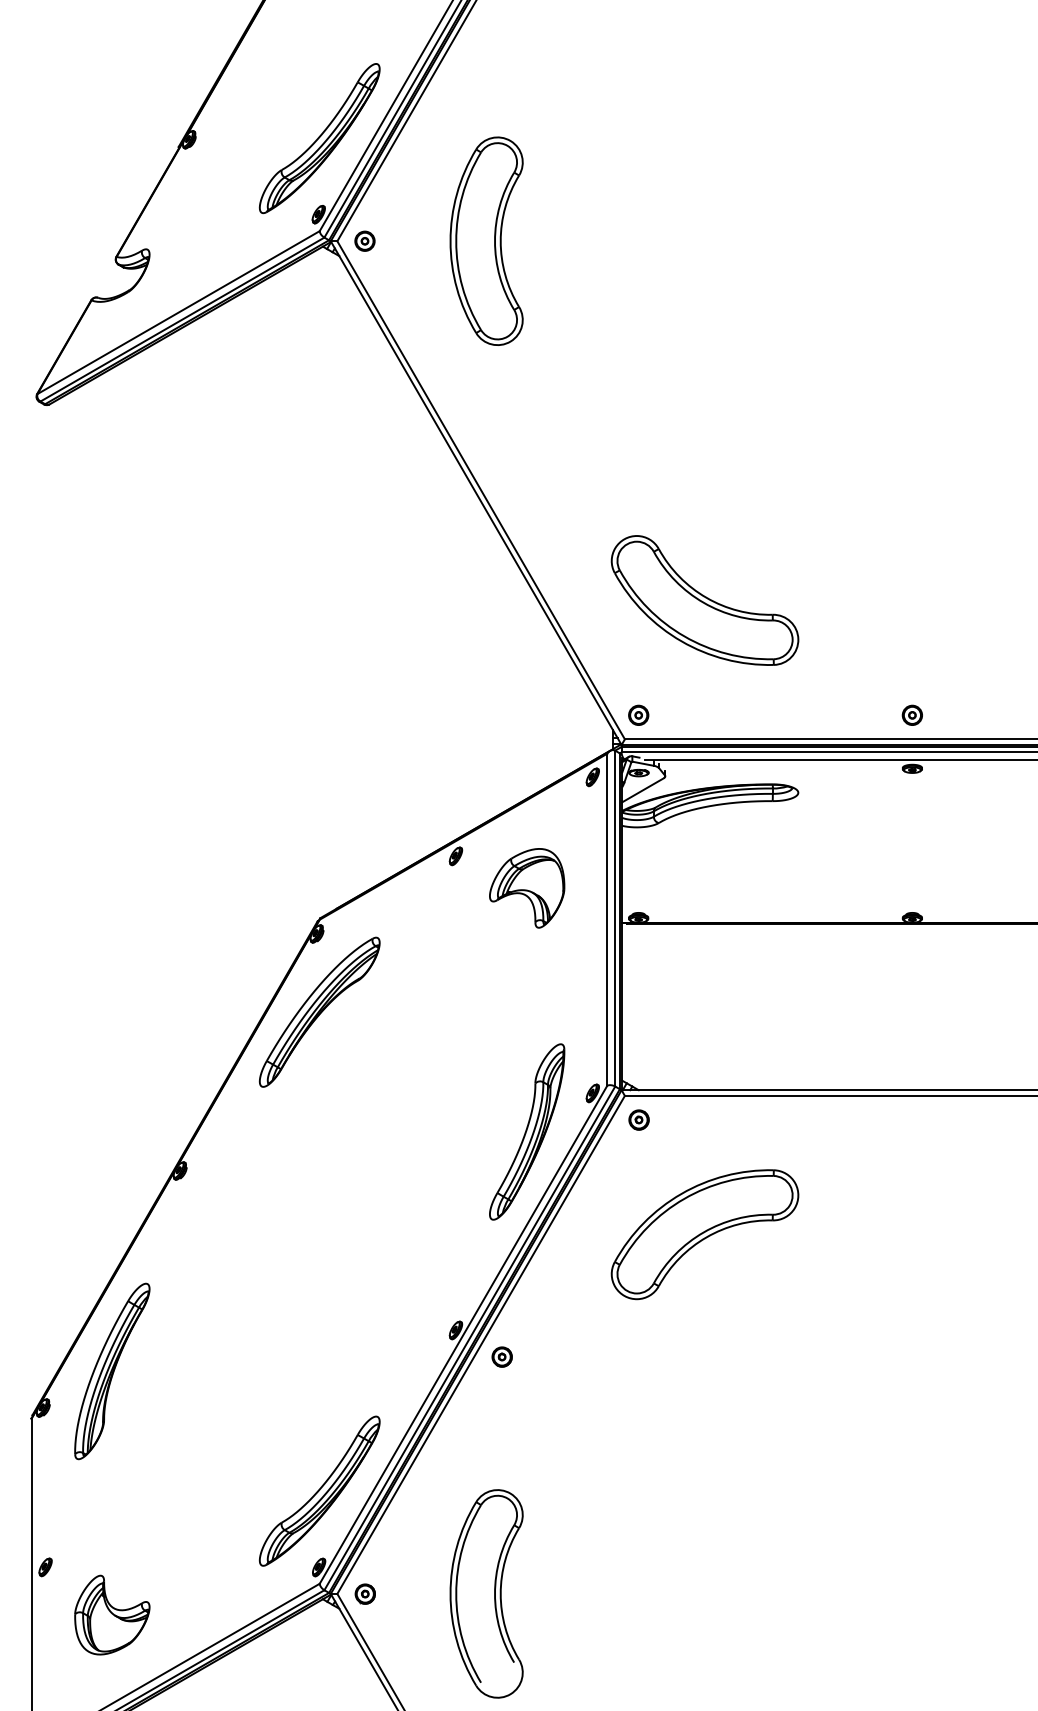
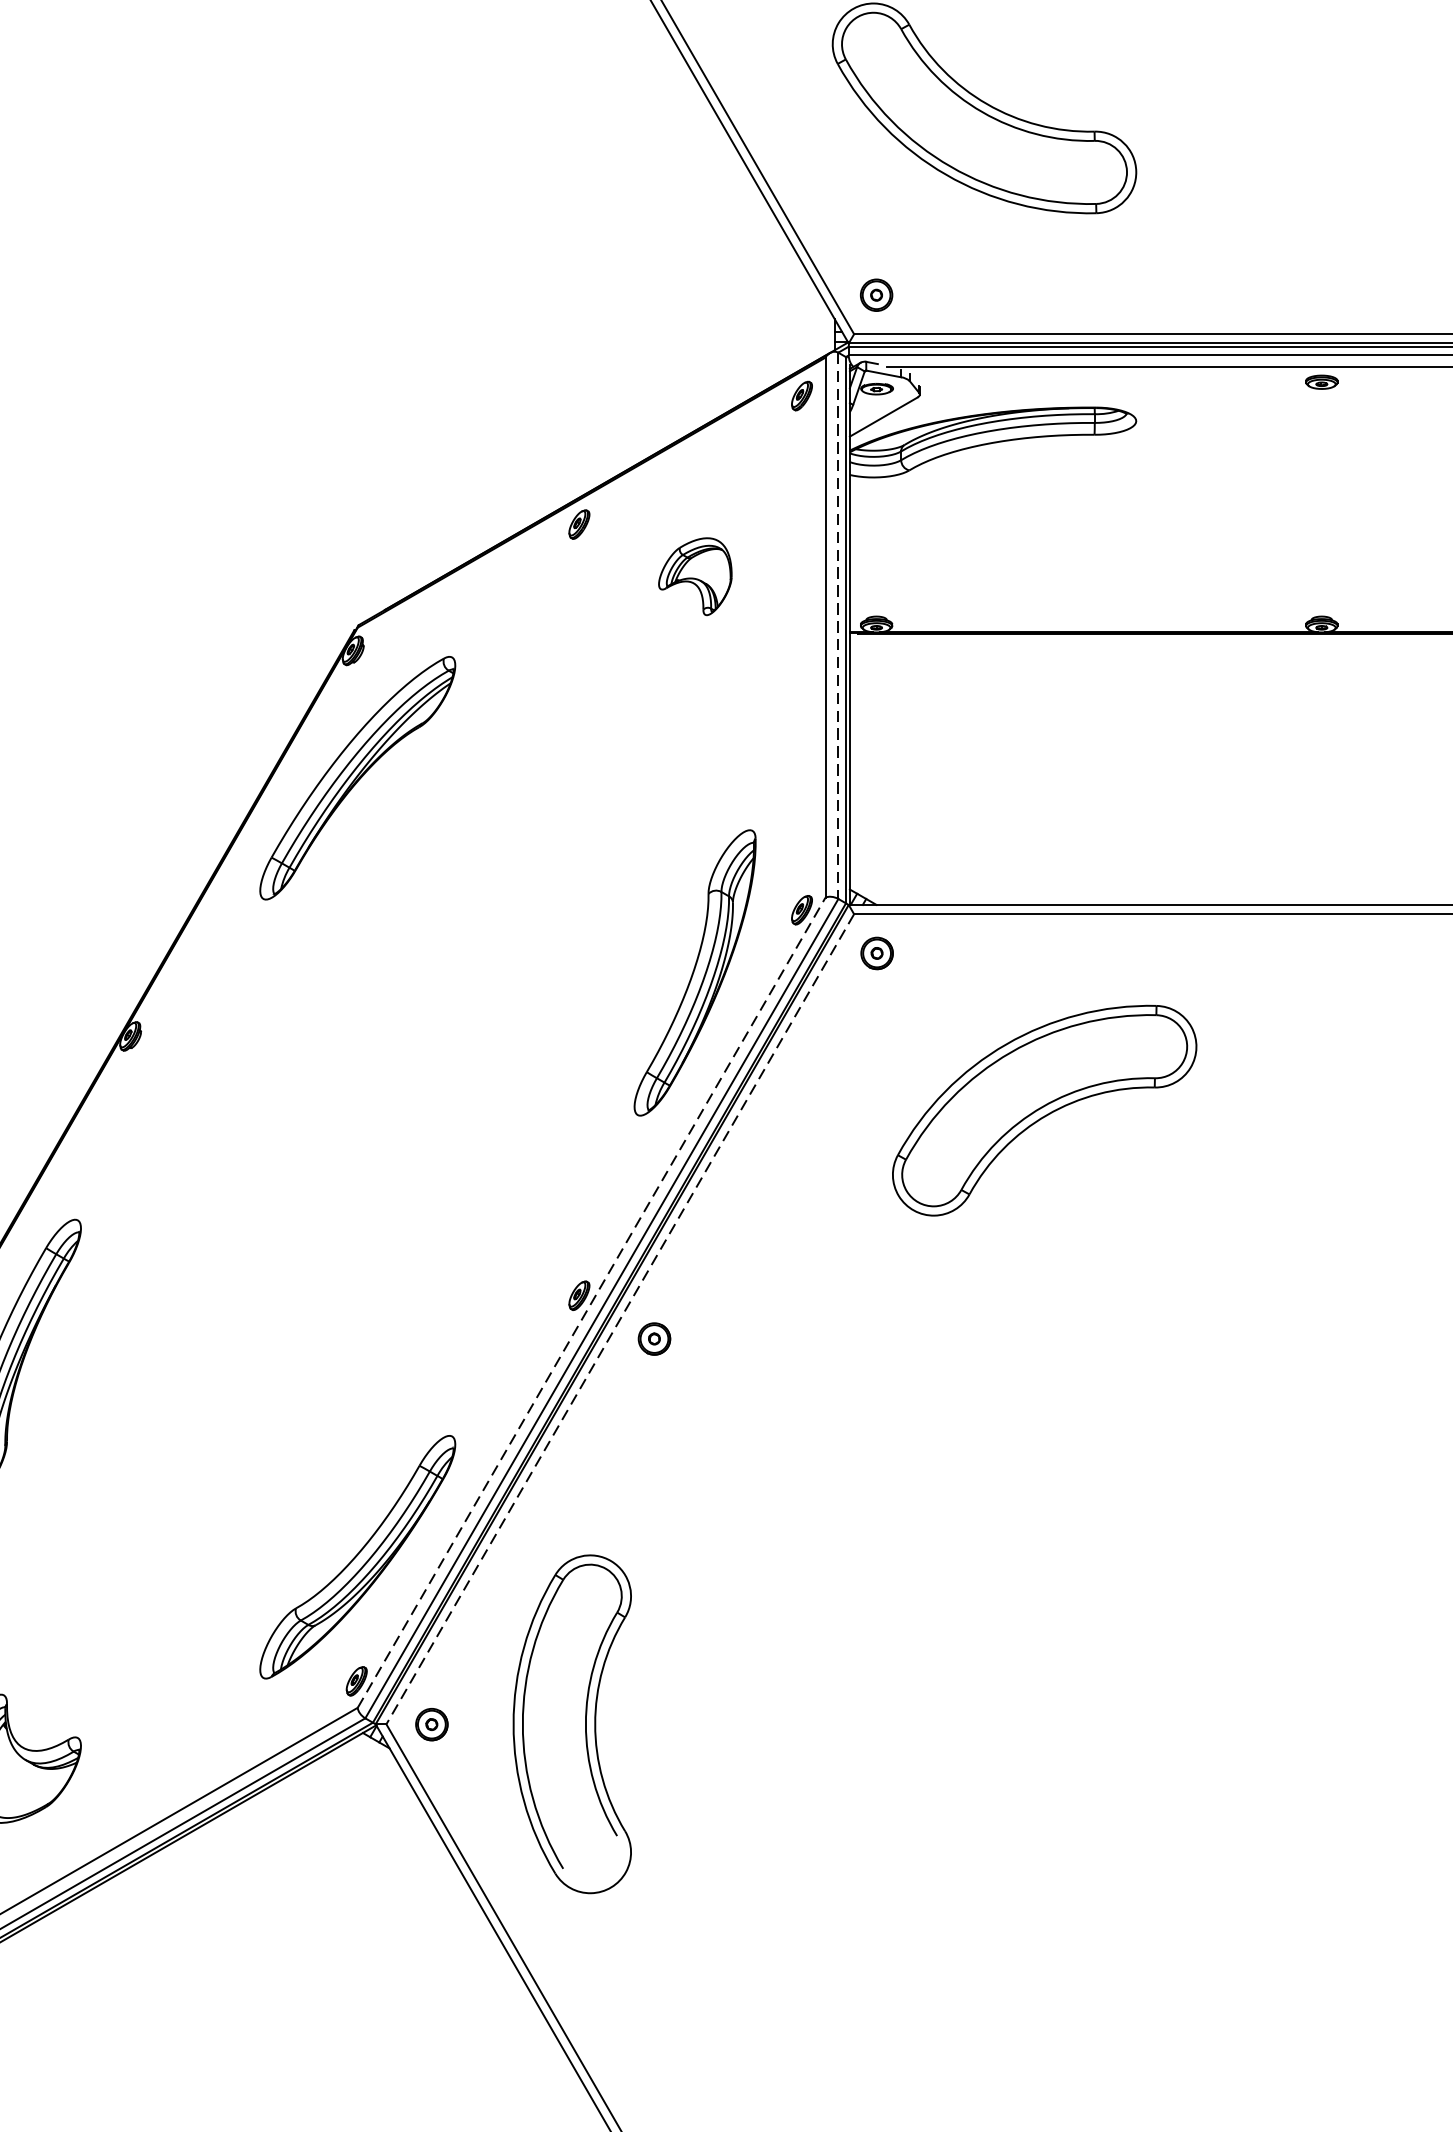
part: (911, 714) -> (1320, 293), removed
part: (527, 888) -> (695, 576), size x0.6
line: (615, 918) -> (838, 625), solid -> dashed
part: (704, 1234) -> (1043, 1110), moved
line: (463, 1334) -> (591, 1302), solid -> dashed
line: (481, 1344) -> (620, 1318), solid -> dashed
part: (486, 1593) -> (572, 1723), moved

